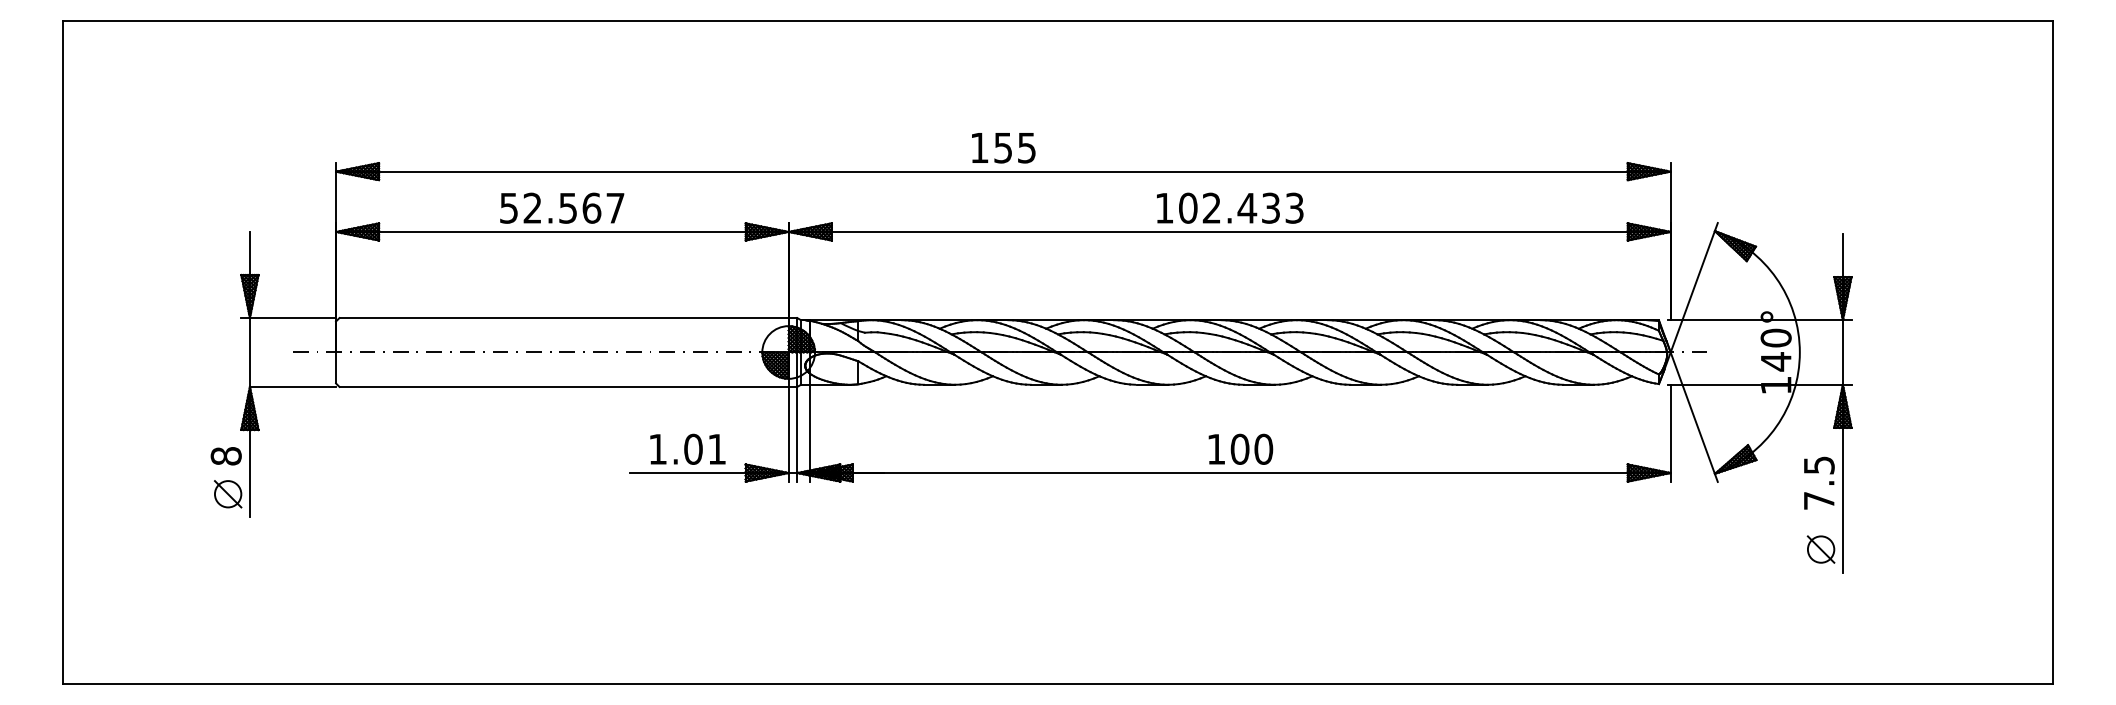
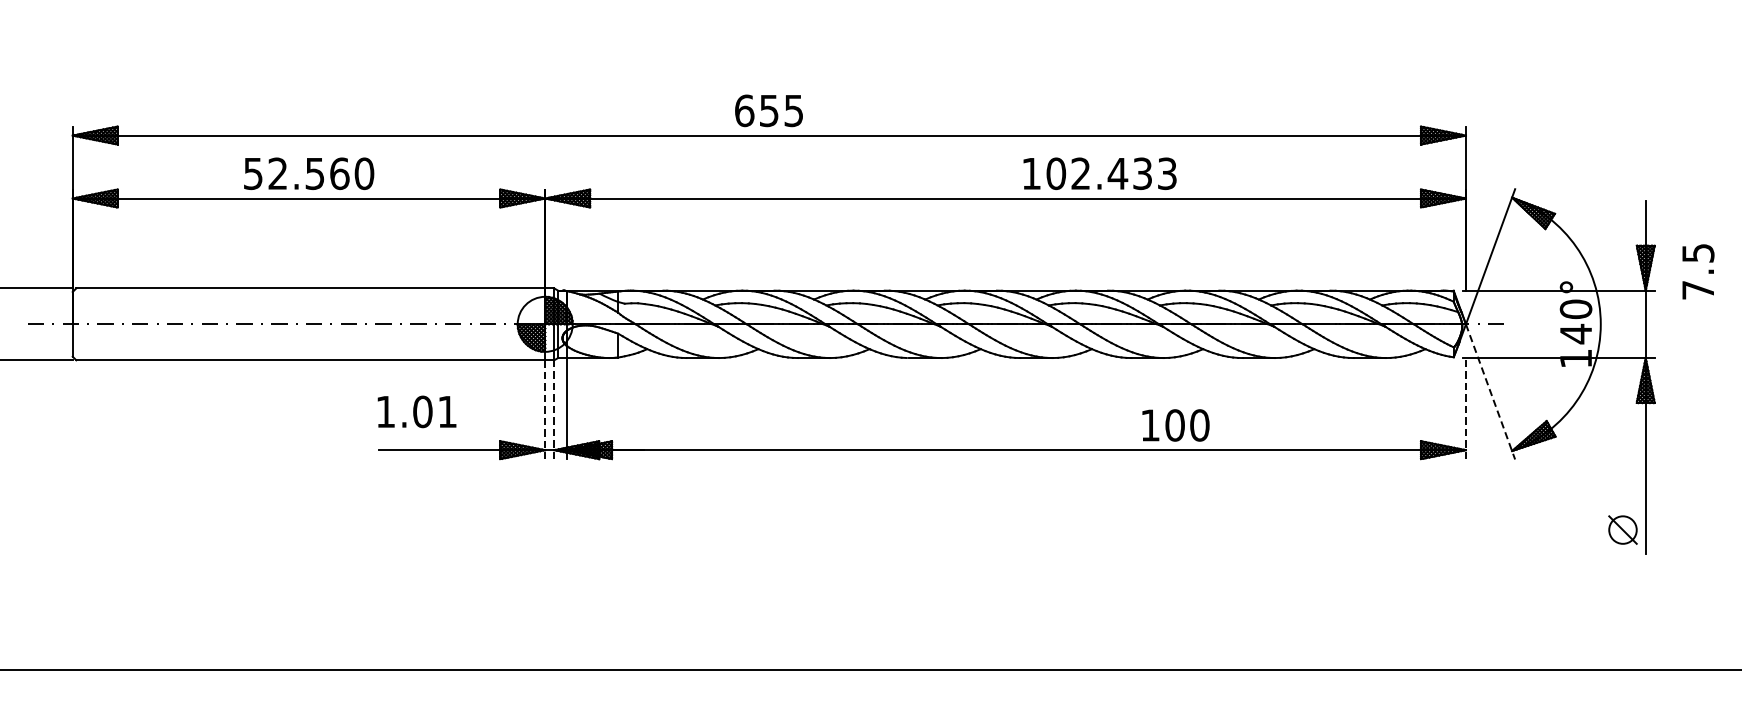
text: (979, 147) -> (744, 110), 155 -> 655
text: (615, 207) -> (364, 172), 52.567 -> 52.560
text: (1230, 207) -> (1100, 172), moved
line: (1694, 417) -> (1490, 392), solid -> dashed
line: (1670, 432) -> (1465, 407), solid -> dashed
line: (797, 433) -> (554, 408), solid -> dashed
line: (788, 434) -> (545, 409), solid -> dashed
text: (687, 448) -> (416, 410), moved
text: (1240, 448) -> (1175, 424), moved
text: (1819, 482) -> (1698, 271), moved

